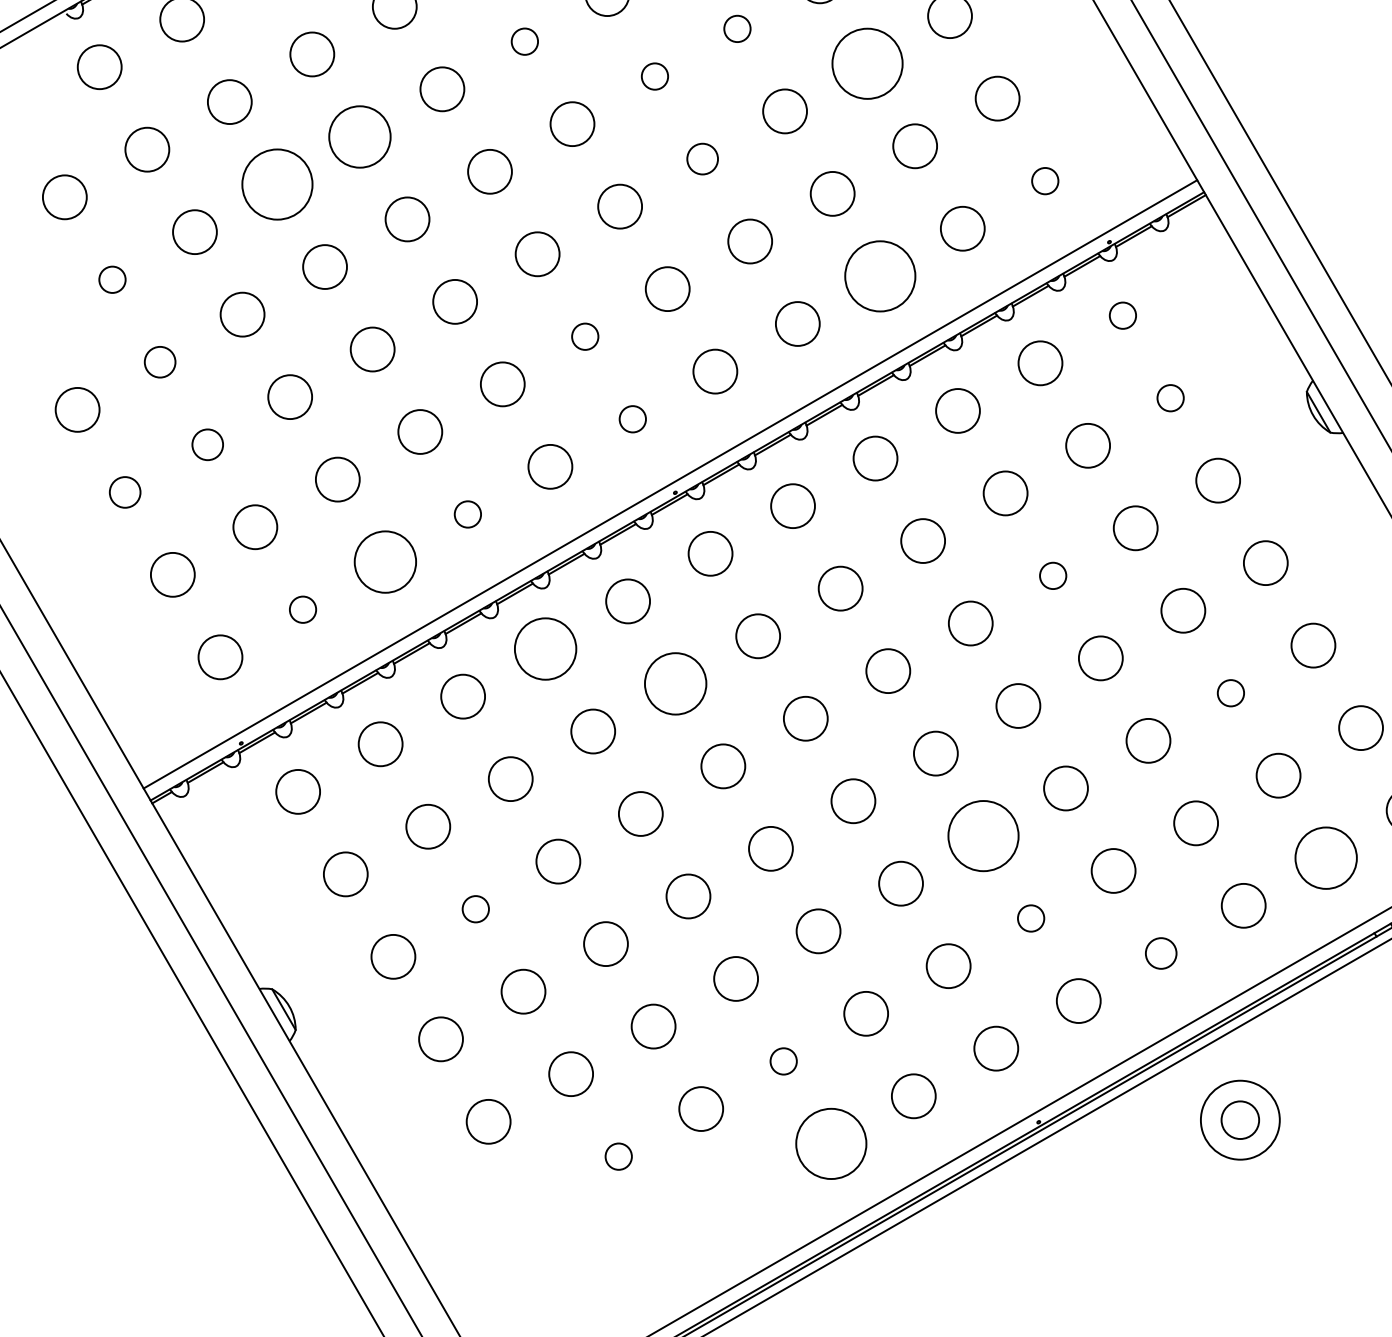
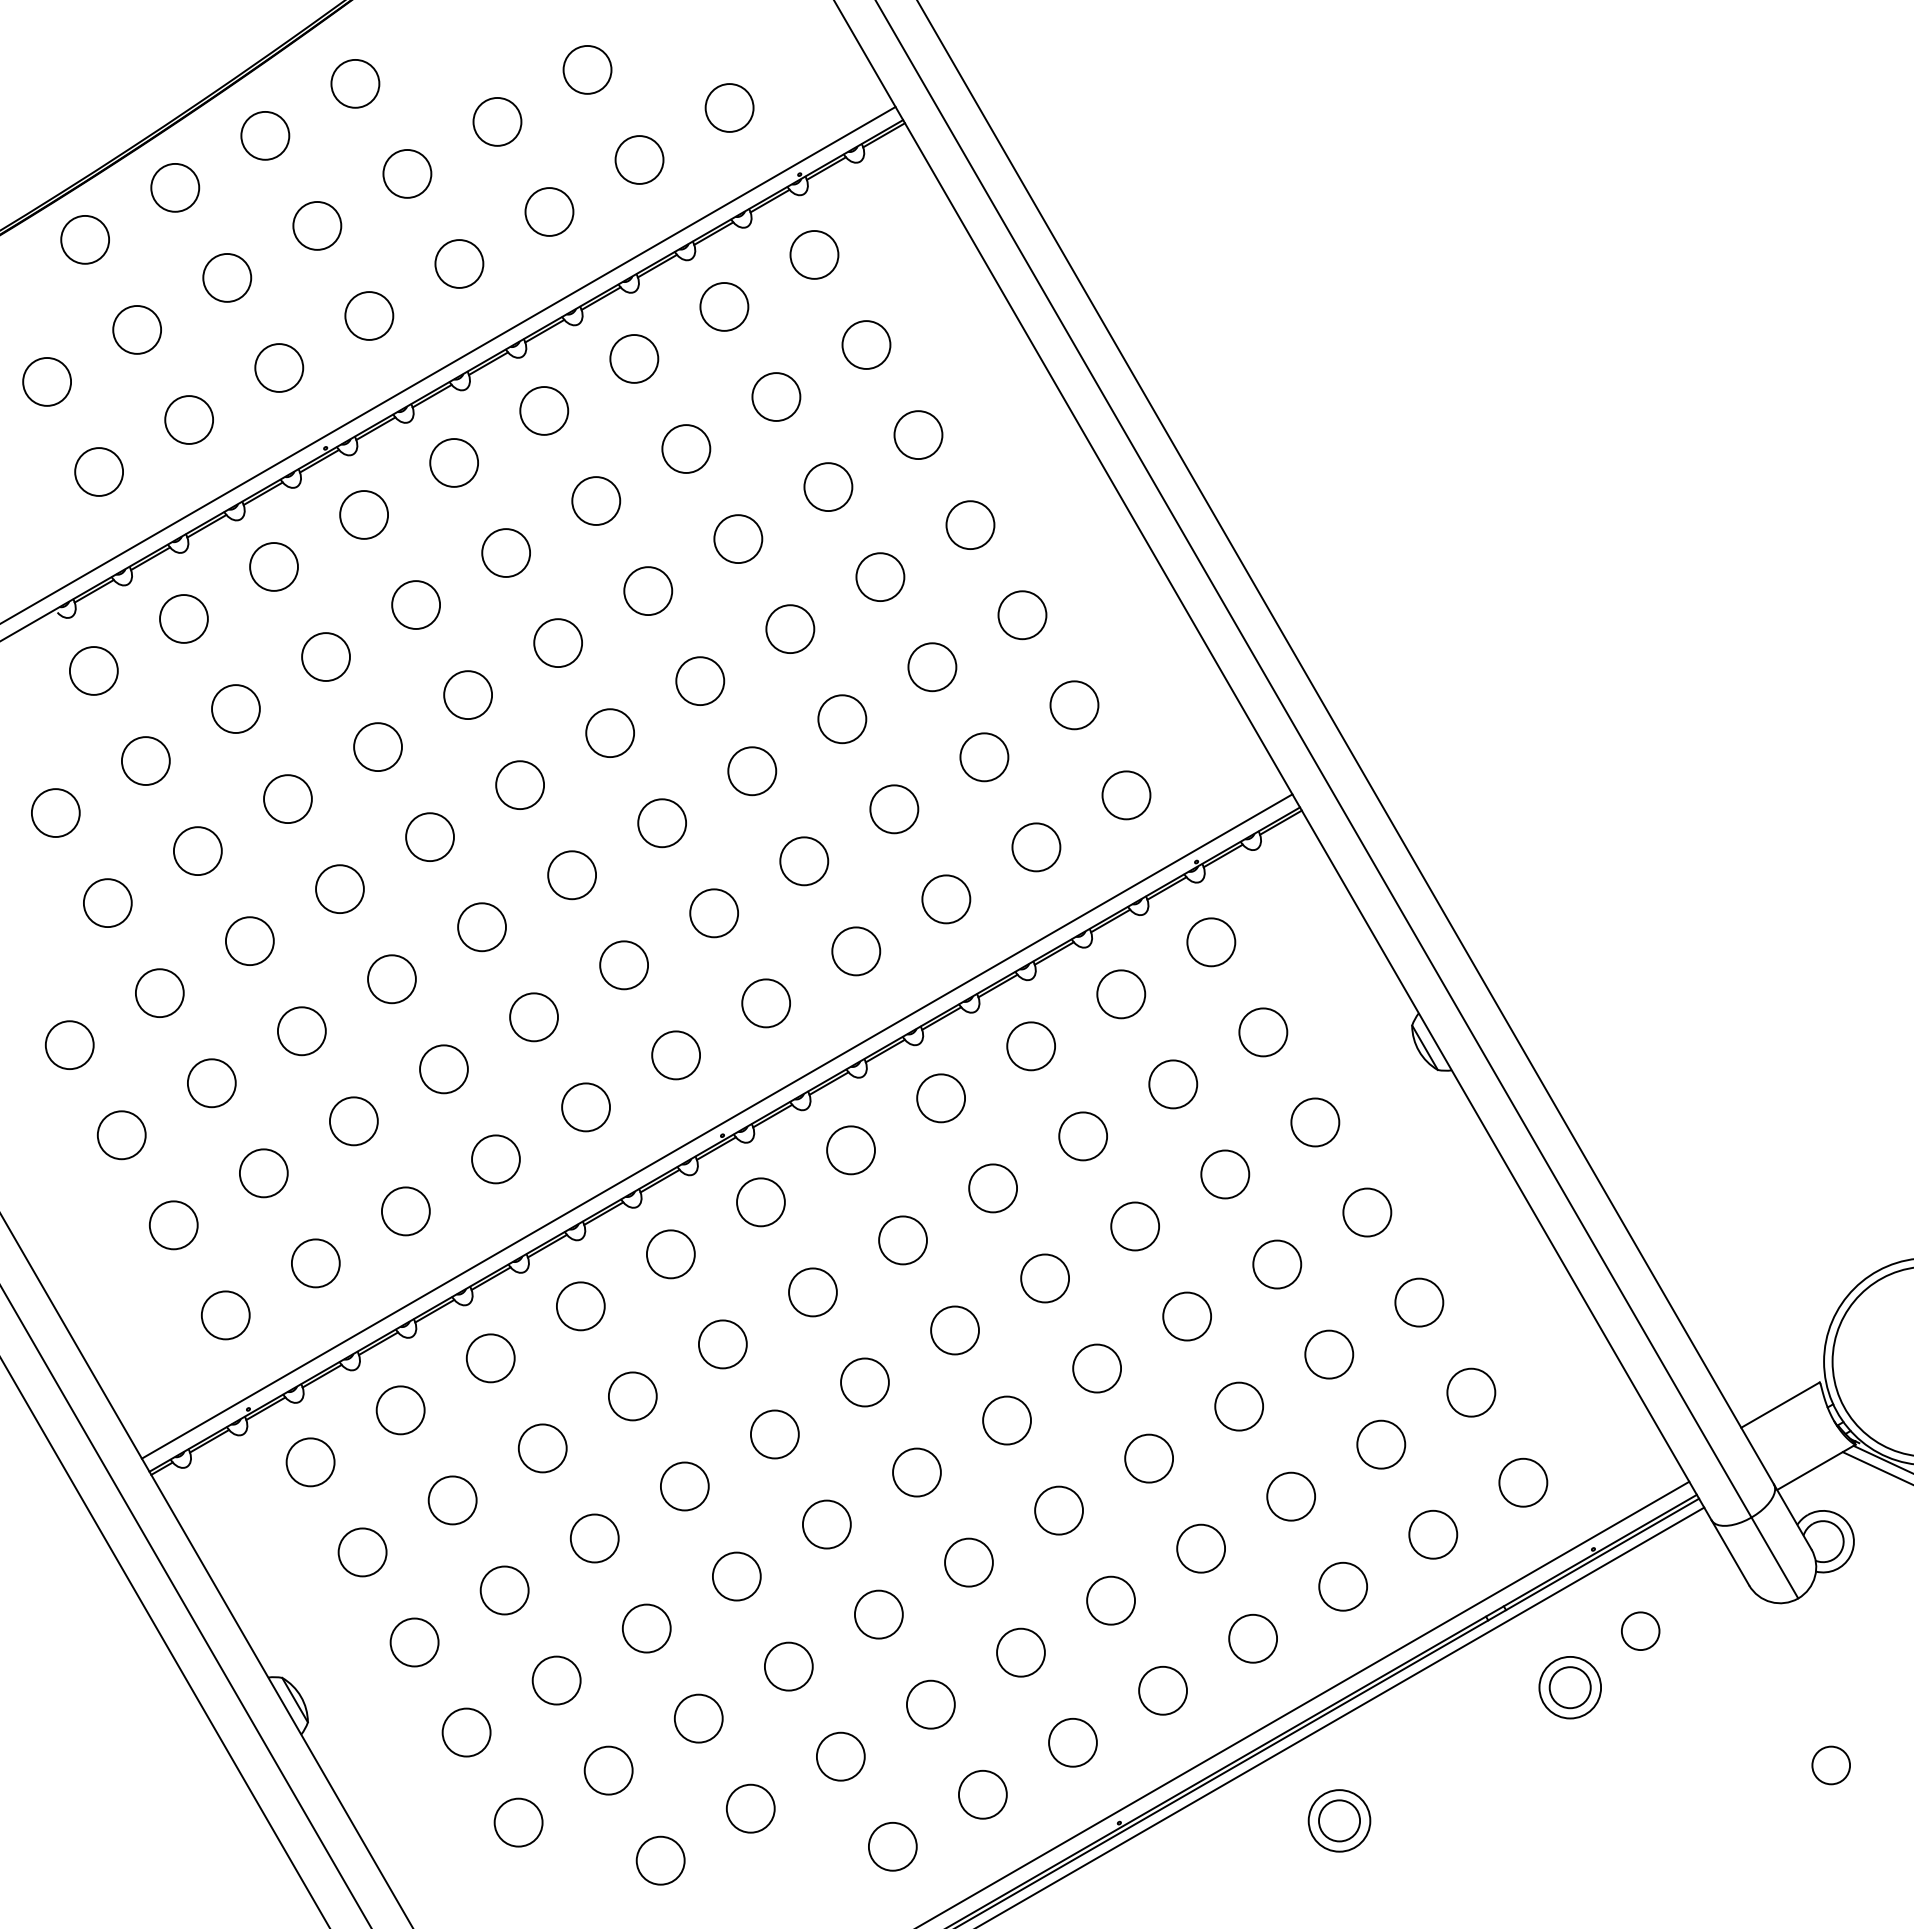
circle: (737, 29) -> (790, 629), size x1.67
circle: (525, 42) -> (558, 643), size x1.67
circle: (867, 64) -> (932, 667), size x0.62
circle: (655, 76) -> (700, 681), size x1.67
circle: (359, 136) -> (377, 746), size x0.71
circle: (702, 159) -> (752, 771), size x1.43
circle: (1045, 181) -> (1126, 795), size x1.67
circle: (277, 184) -> (287, 799), size x0.62
circle: (880, 276) -> (946, 899), size x0.62
circle: (112, 280) -> (107, 903), size x1.67
circle: (1123, 315) -> (1211, 942), size x1.67
circle: (585, 336) -> (624, 965), size x1.67
circle: (159, 361) -> (159, 992), size x1.43
circle: (1170, 398) -> (1263, 1032), size x1.67
circle: (632, 419) -> (675, 1055), size x1.67
circle: (207, 444) -> (211, 1083), size x1.43
circle: (125, 492) -> (121, 1135), size x1.43
circle: (467, 514) -> (495, 1159), size x1.67
circle: (385, 562) -> (405, 1211), size x0.71
circle: (1052, 575) -> (1134, 1226), size x1.67
circle: (302, 609) -> (315, 1263), size x1.67
circle: (545, 649) -> (580, 1306), size x0.71
circle: (675, 683) -> (722, 1344), size x0.71
circle: (1231, 693) -> (1329, 1354), size x1.67
circle: (983, 835) -> (1059, 1510), size x0.62
circle: (1326, 857) -> (1433, 1534), size x0.71
circle: (475, 909) -> (504, 1590), size x1.67
circle: (1030, 918) -> (1110, 1600), size x1.67
circle: (1160, 953) -> (1252, 1638), size x1.43
circle: (783, 1061) -> (840, 1756), size x1.67
circle: (1240, 1119) -> (1339, 1820), size x0.71
circle: (831, 1143) -> (892, 1846), size x0.62
circle: (618, 1156) -> (660, 1860), size x1.67

